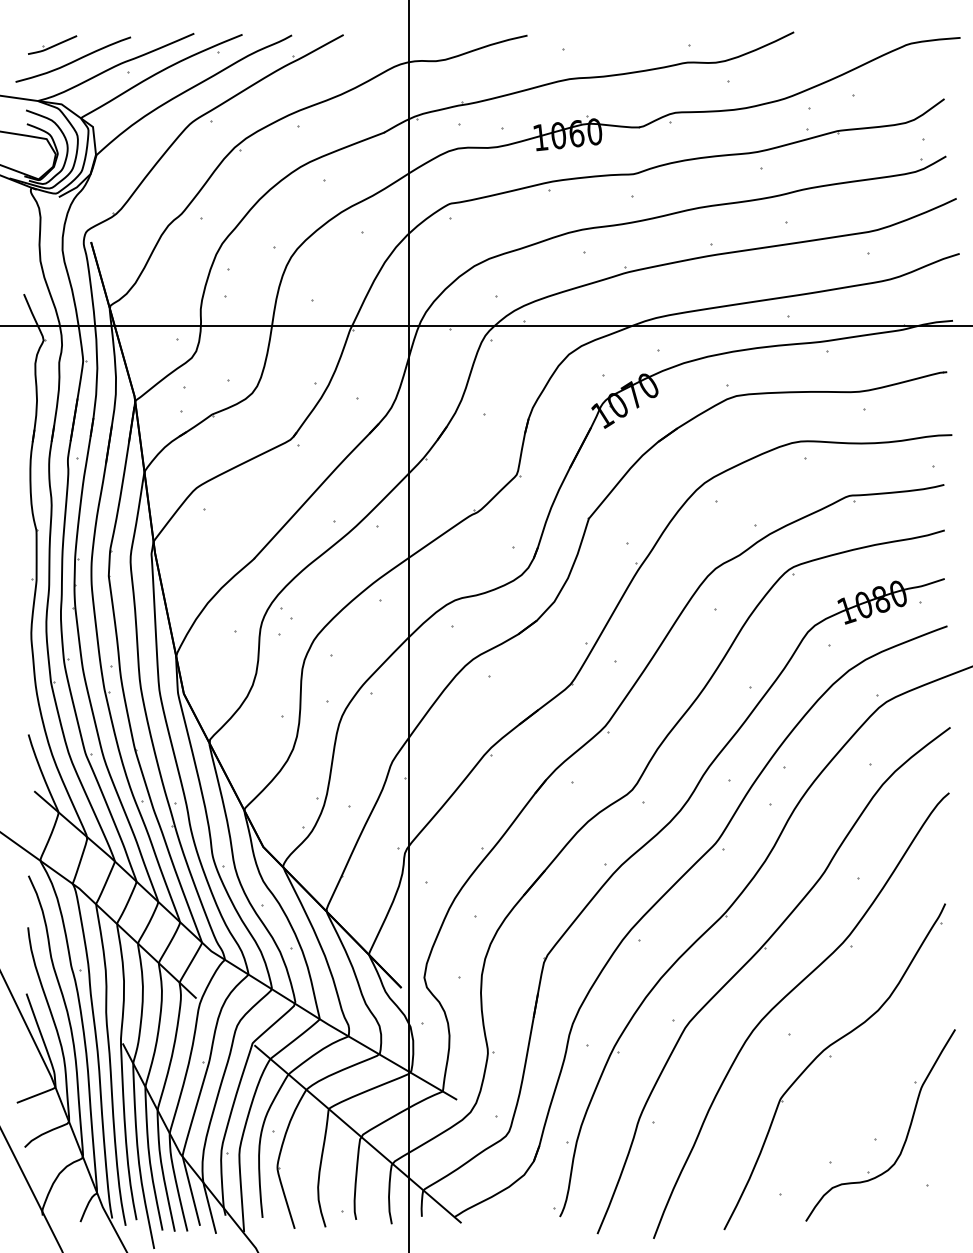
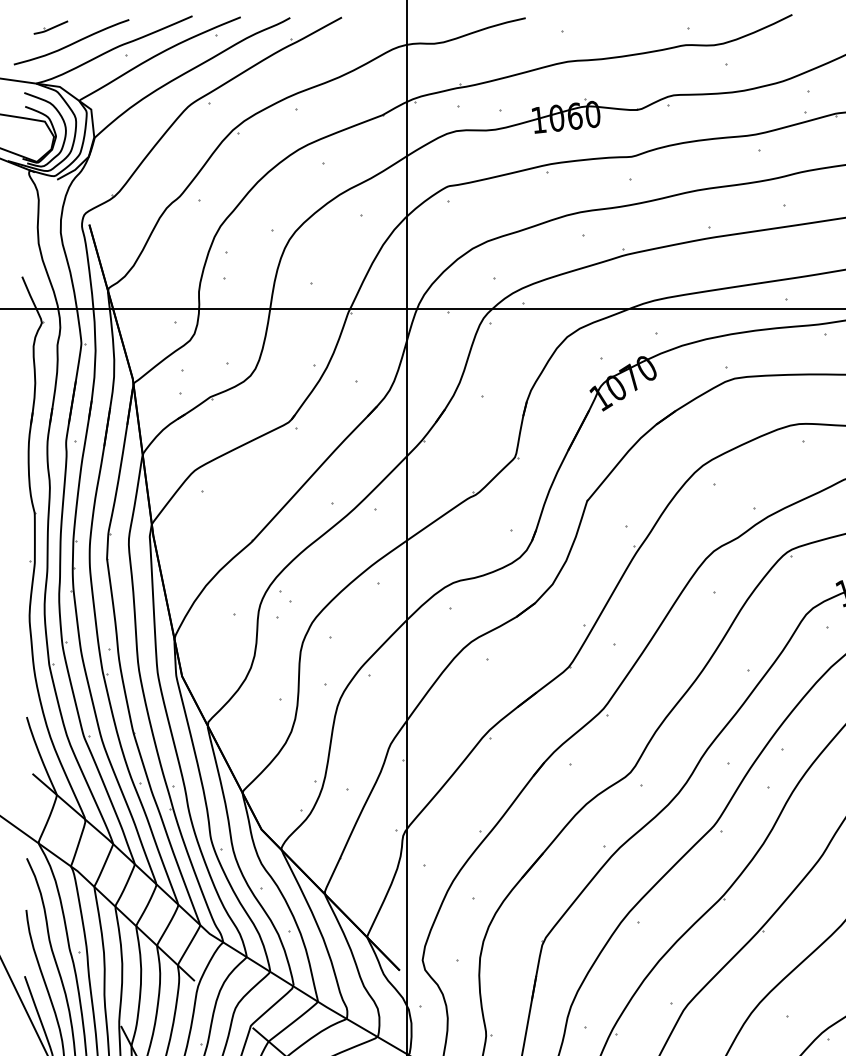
part: (52, 44) -> (50, 27), size x0.7

